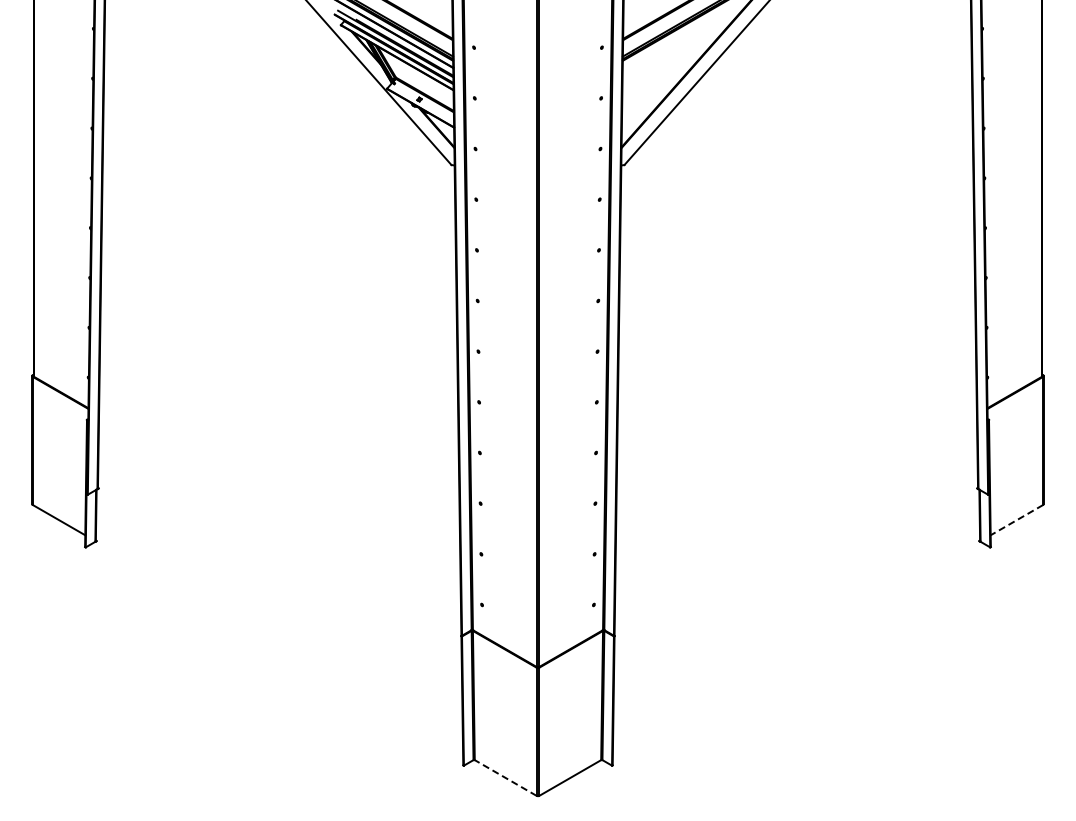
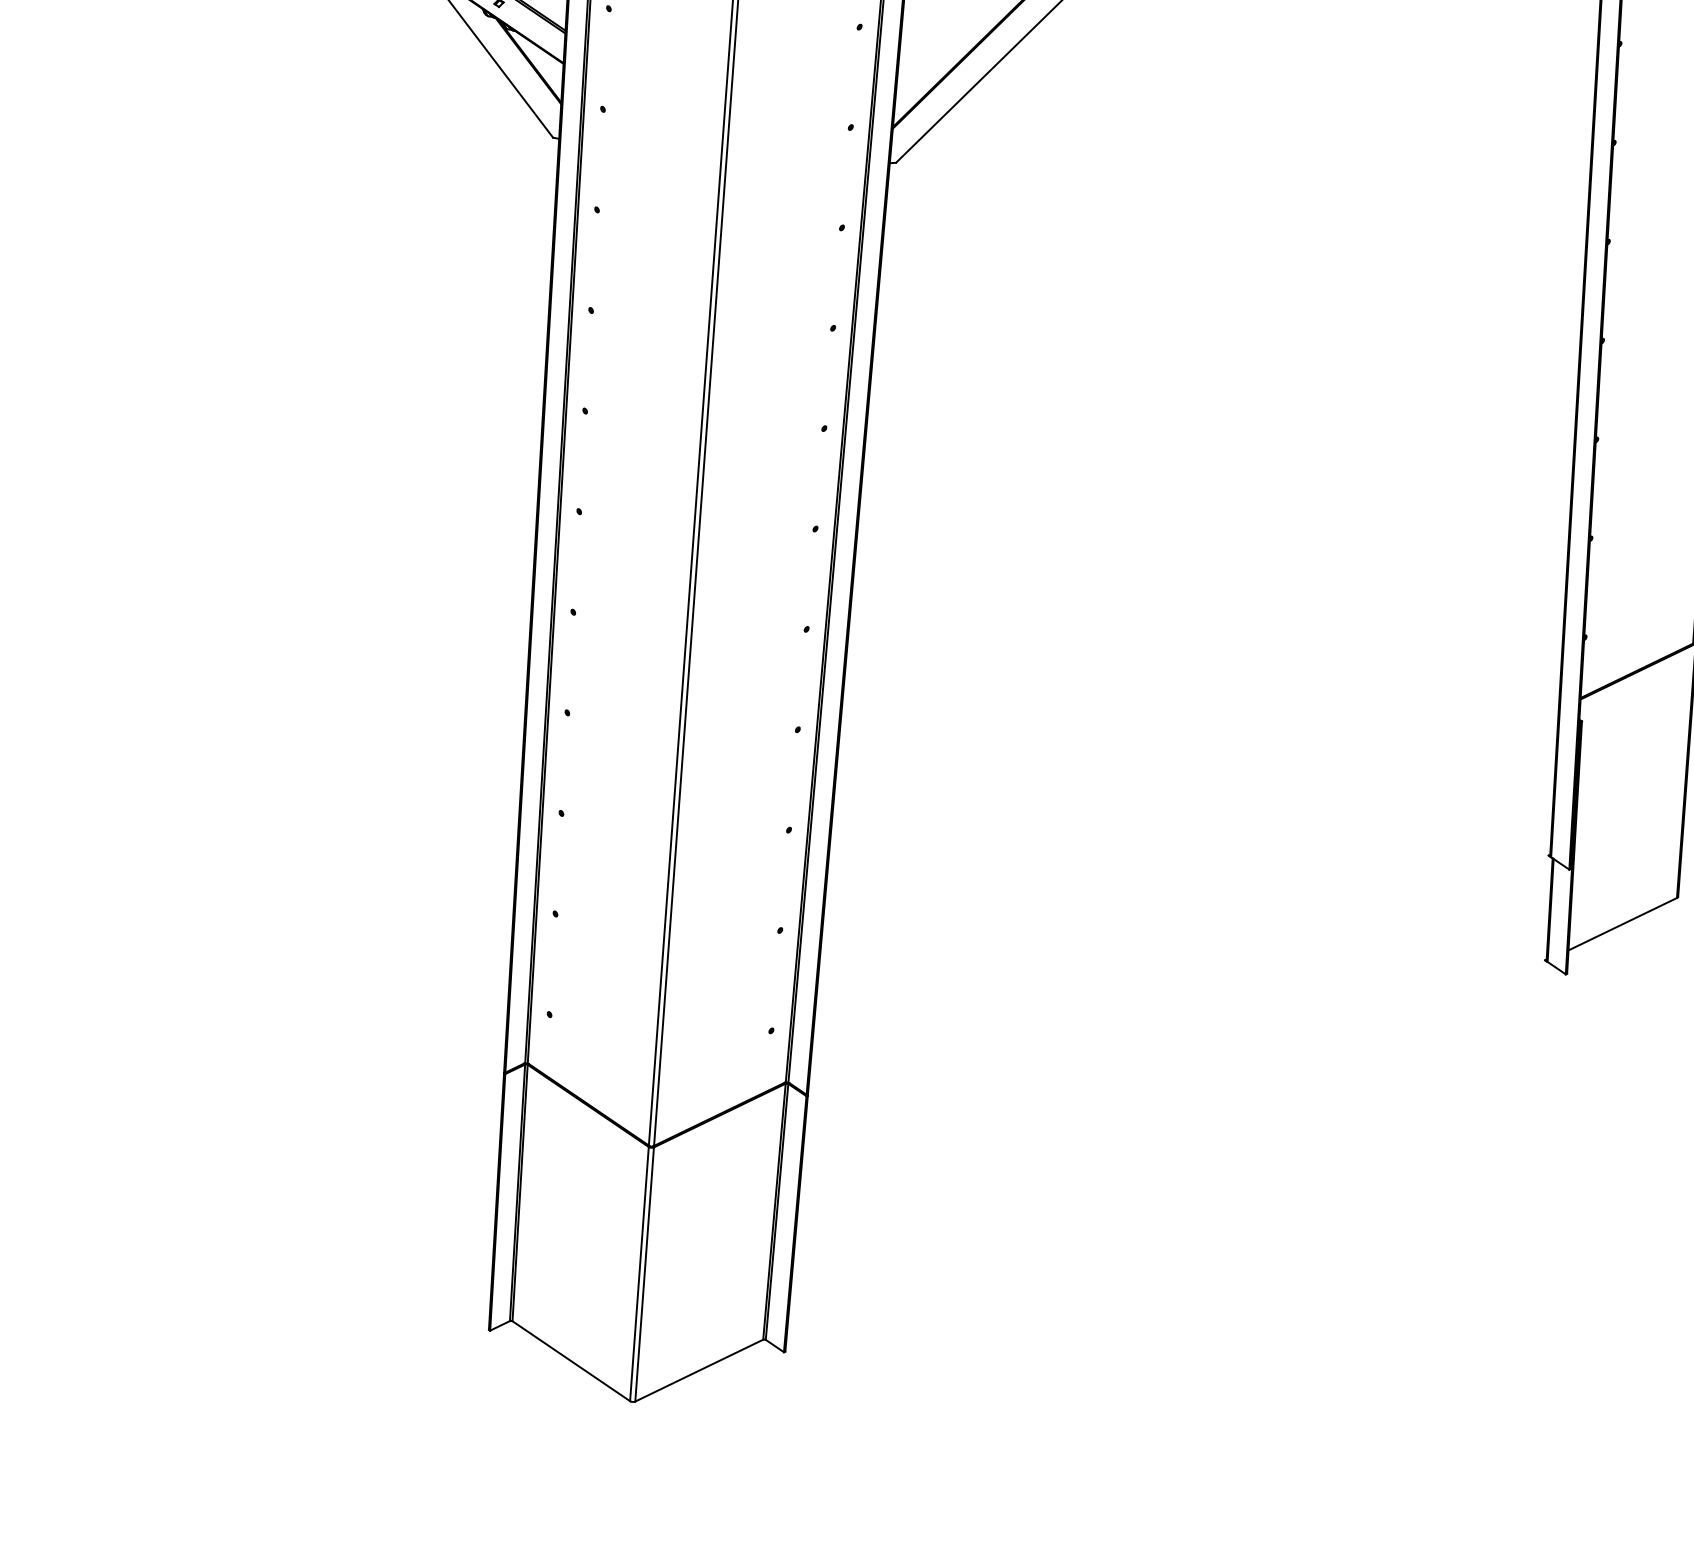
line: (1016, 520) -> (1621, 924), dashed -> solid
line: (505, 777) -> (570, 1360), dashed -> solid

